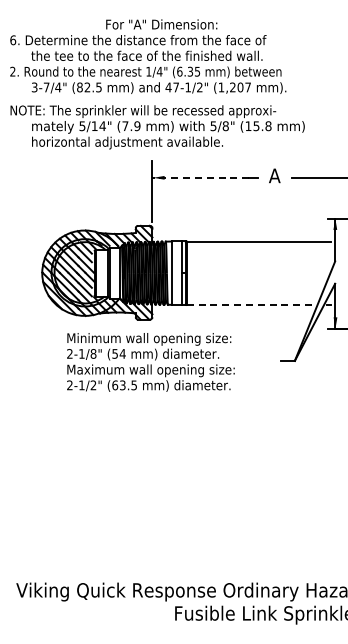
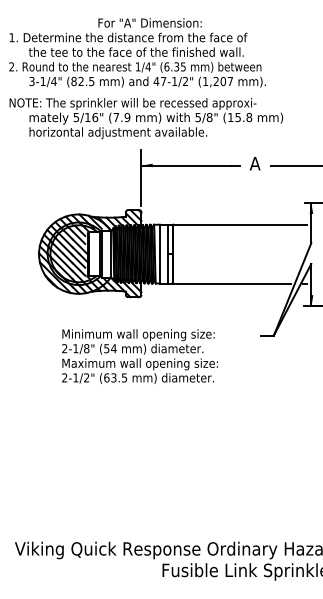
text: (13, 40) -> (12, 37), 6. -> 1.
text: (46, 87) -> (43, 81), 3-7/4" -> 3-1/4"
text: (102, 126) -> (95, 117), 5/14" -> 5/16"
line: (200, 177) -> (186, 165), dashed -> solid
line: (250, 304) -> (232, 283), dashed -> solid
text: (150, 362) -> (139, 356), moved

